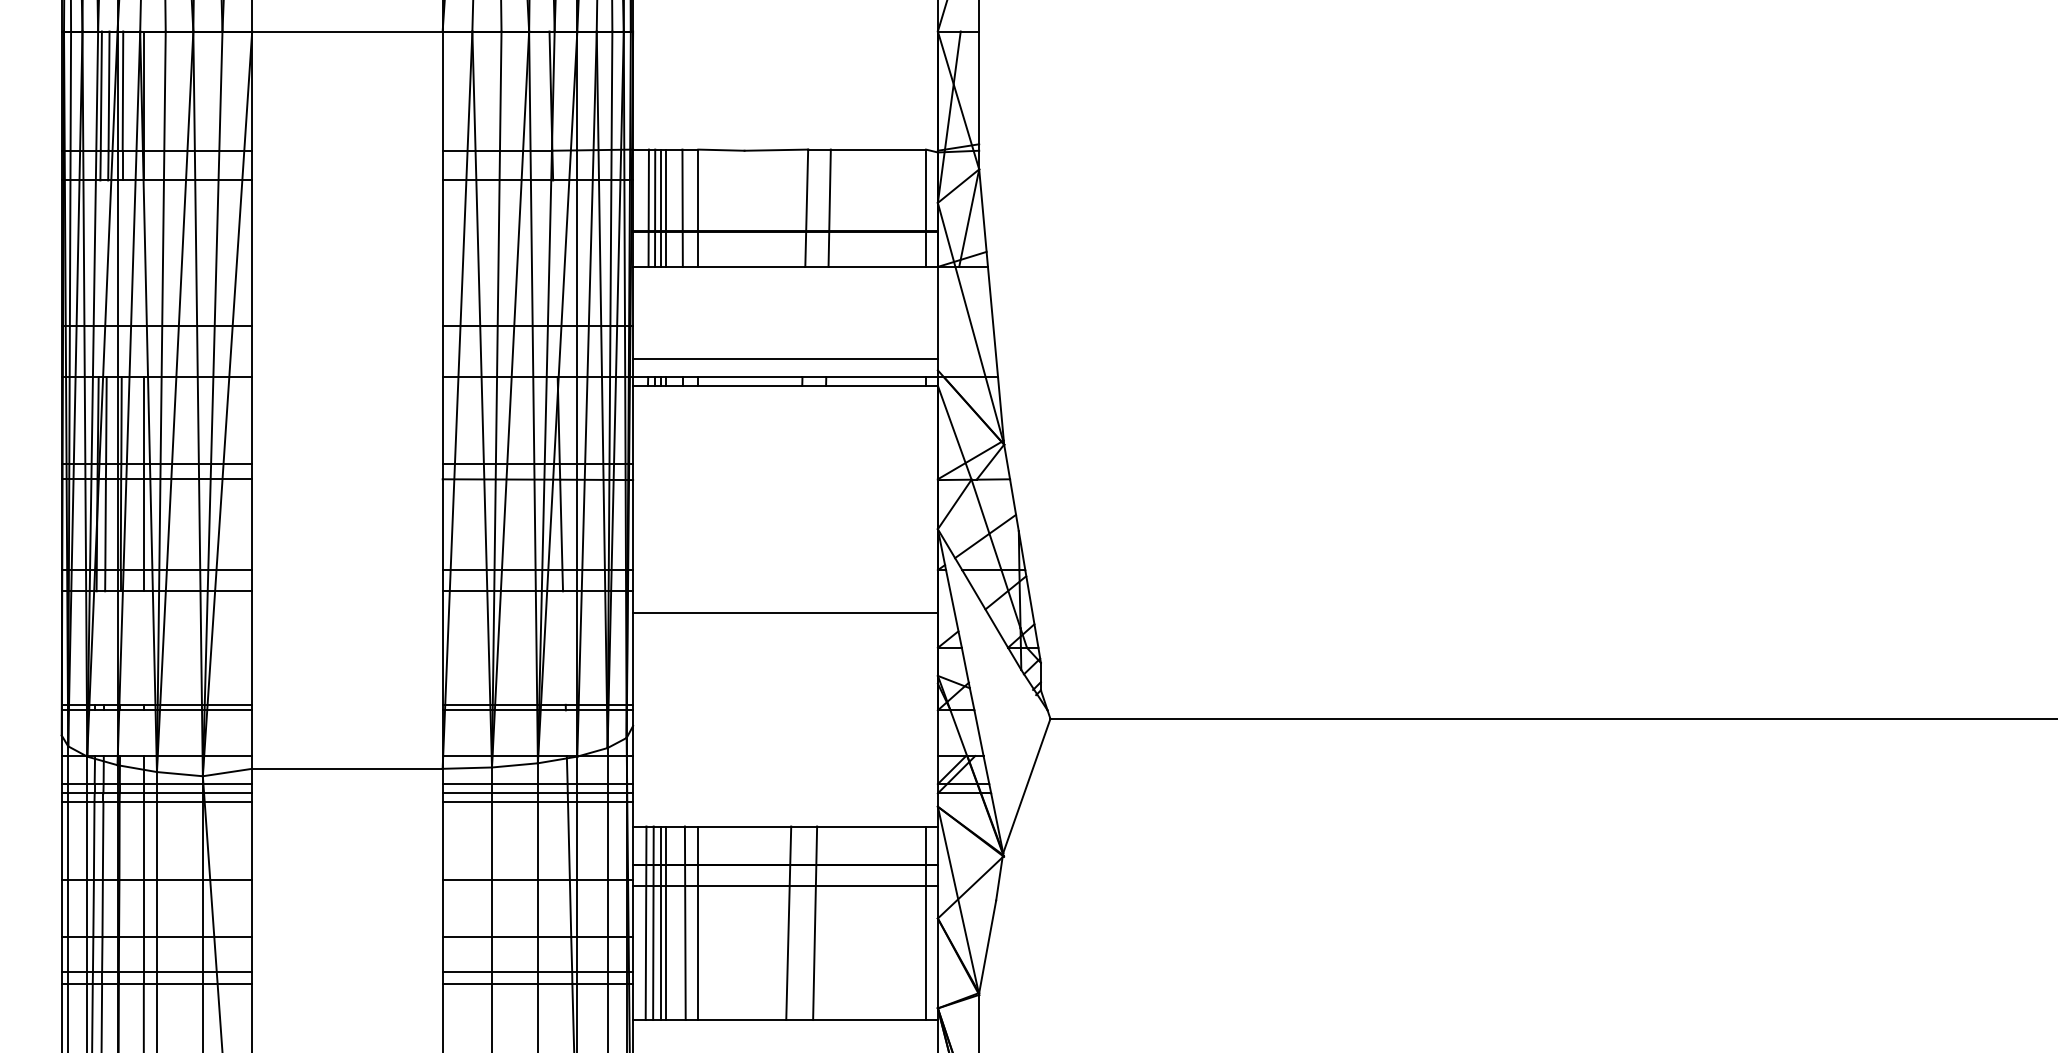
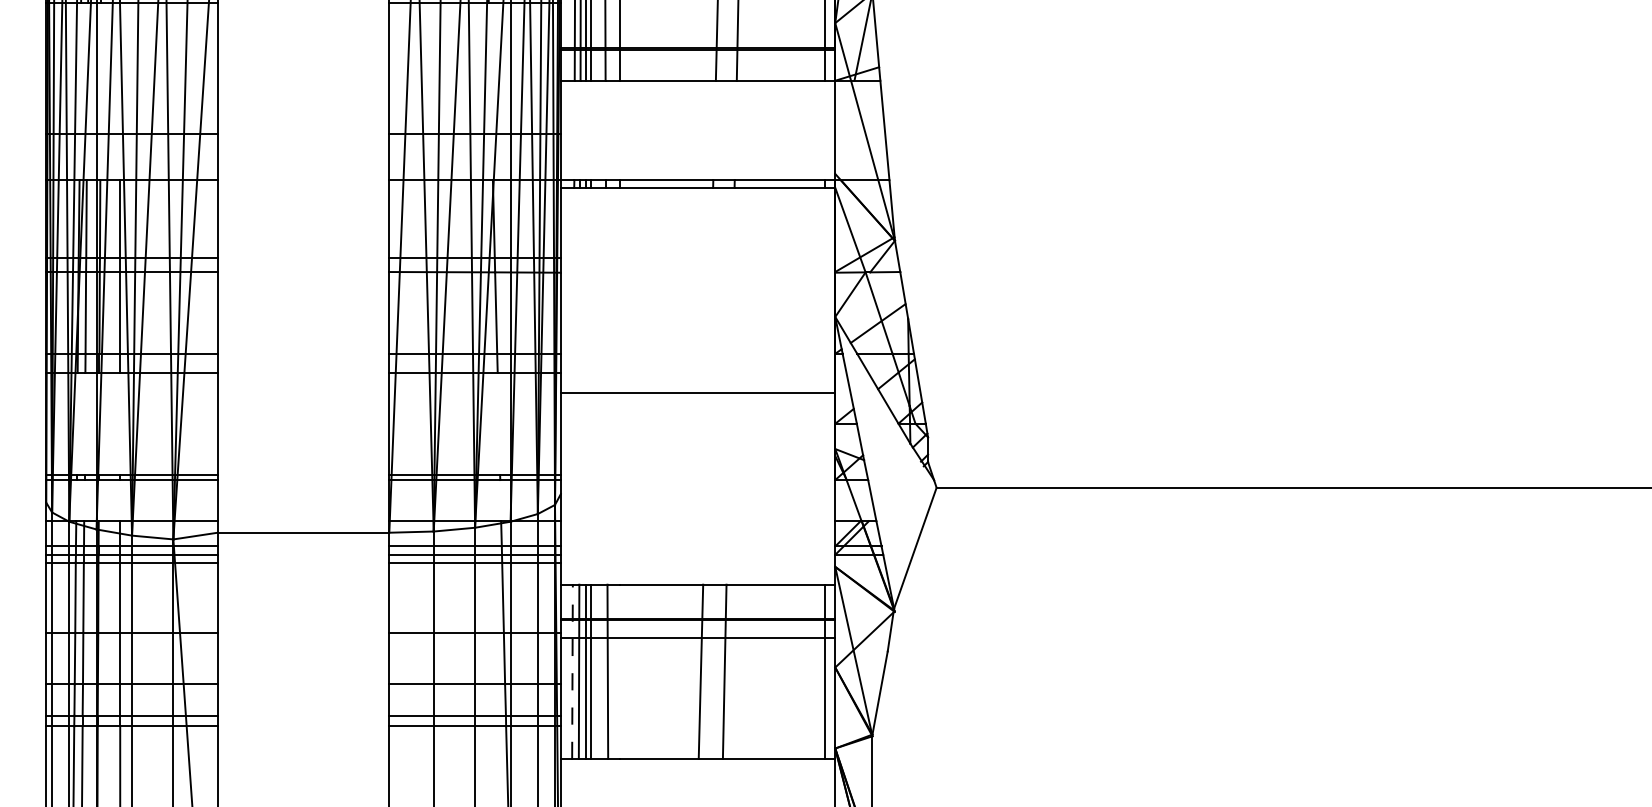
line: (785, 358) -> (698, 163), removed
line: (646, 923) -> (572, 672), solid -> dashed
line: (698, 923) -> (619, 672), removed

